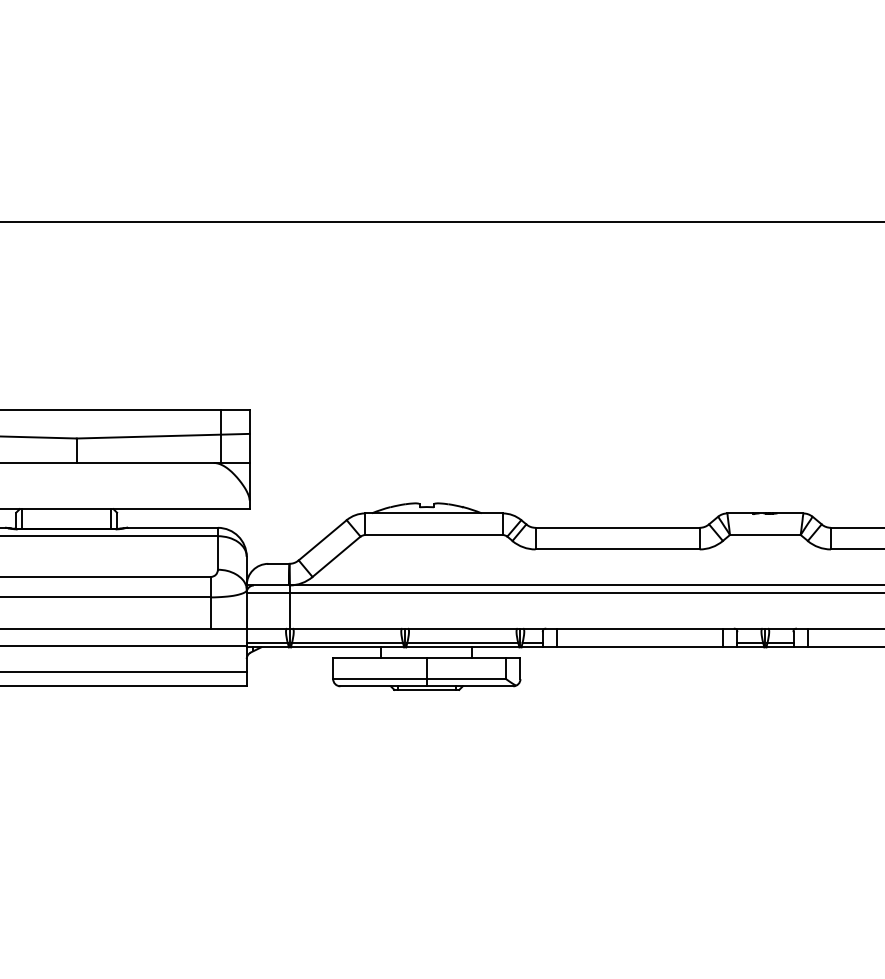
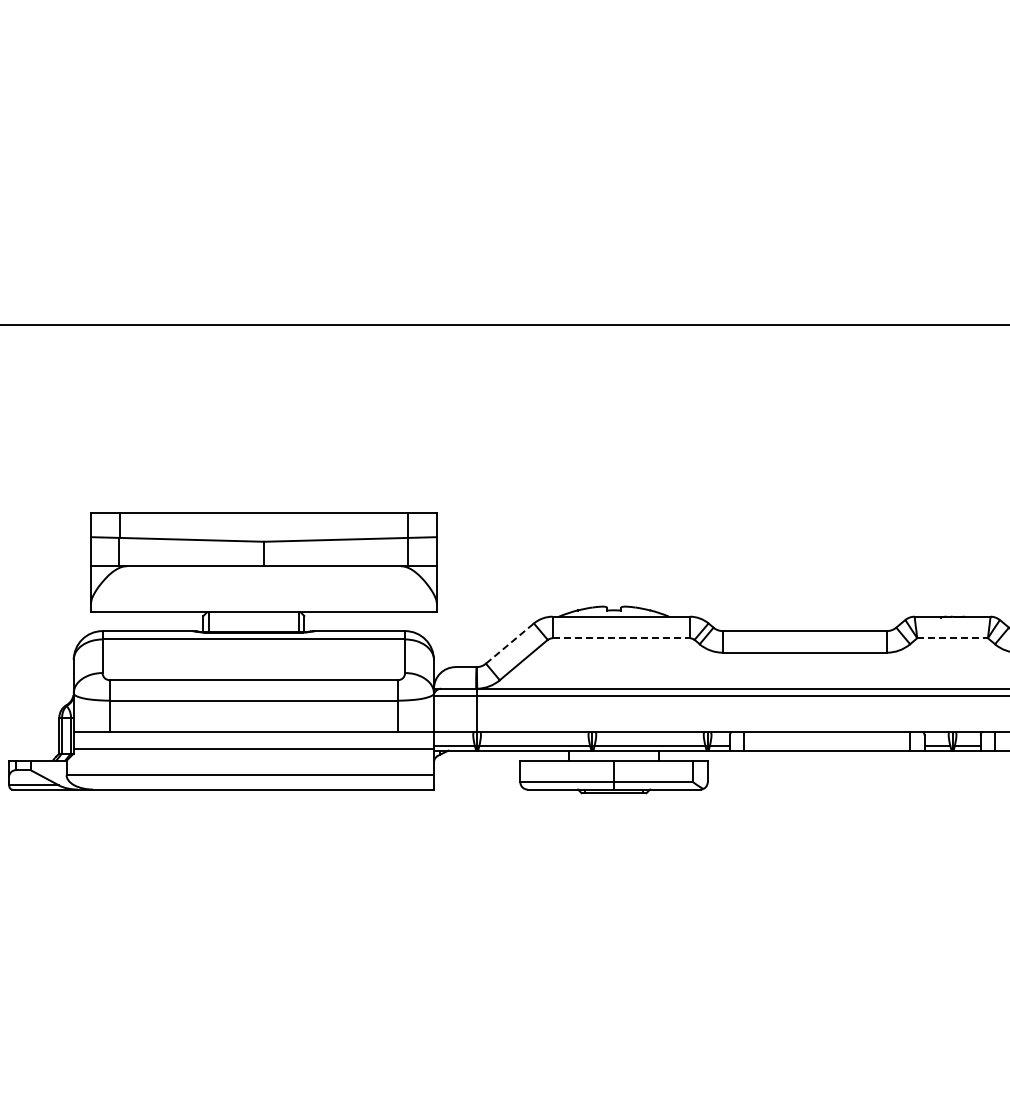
line: (434, 535) -> (621, 638), solid -> dashed
line: (766, 535) -> (953, 638), solid -> dashed
line: (323, 540) -> (510, 643), solid -> dashed

